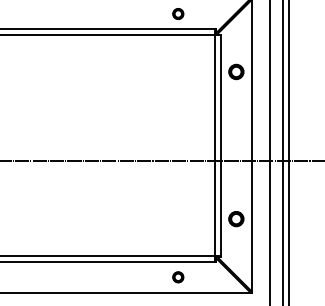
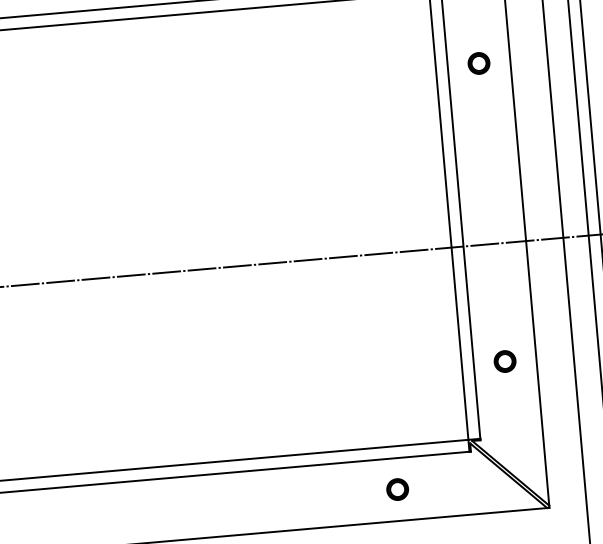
part: (236, 72) -> (479, 64), size x0.71
part: (236, 219) -> (505, 362), size x0.71

